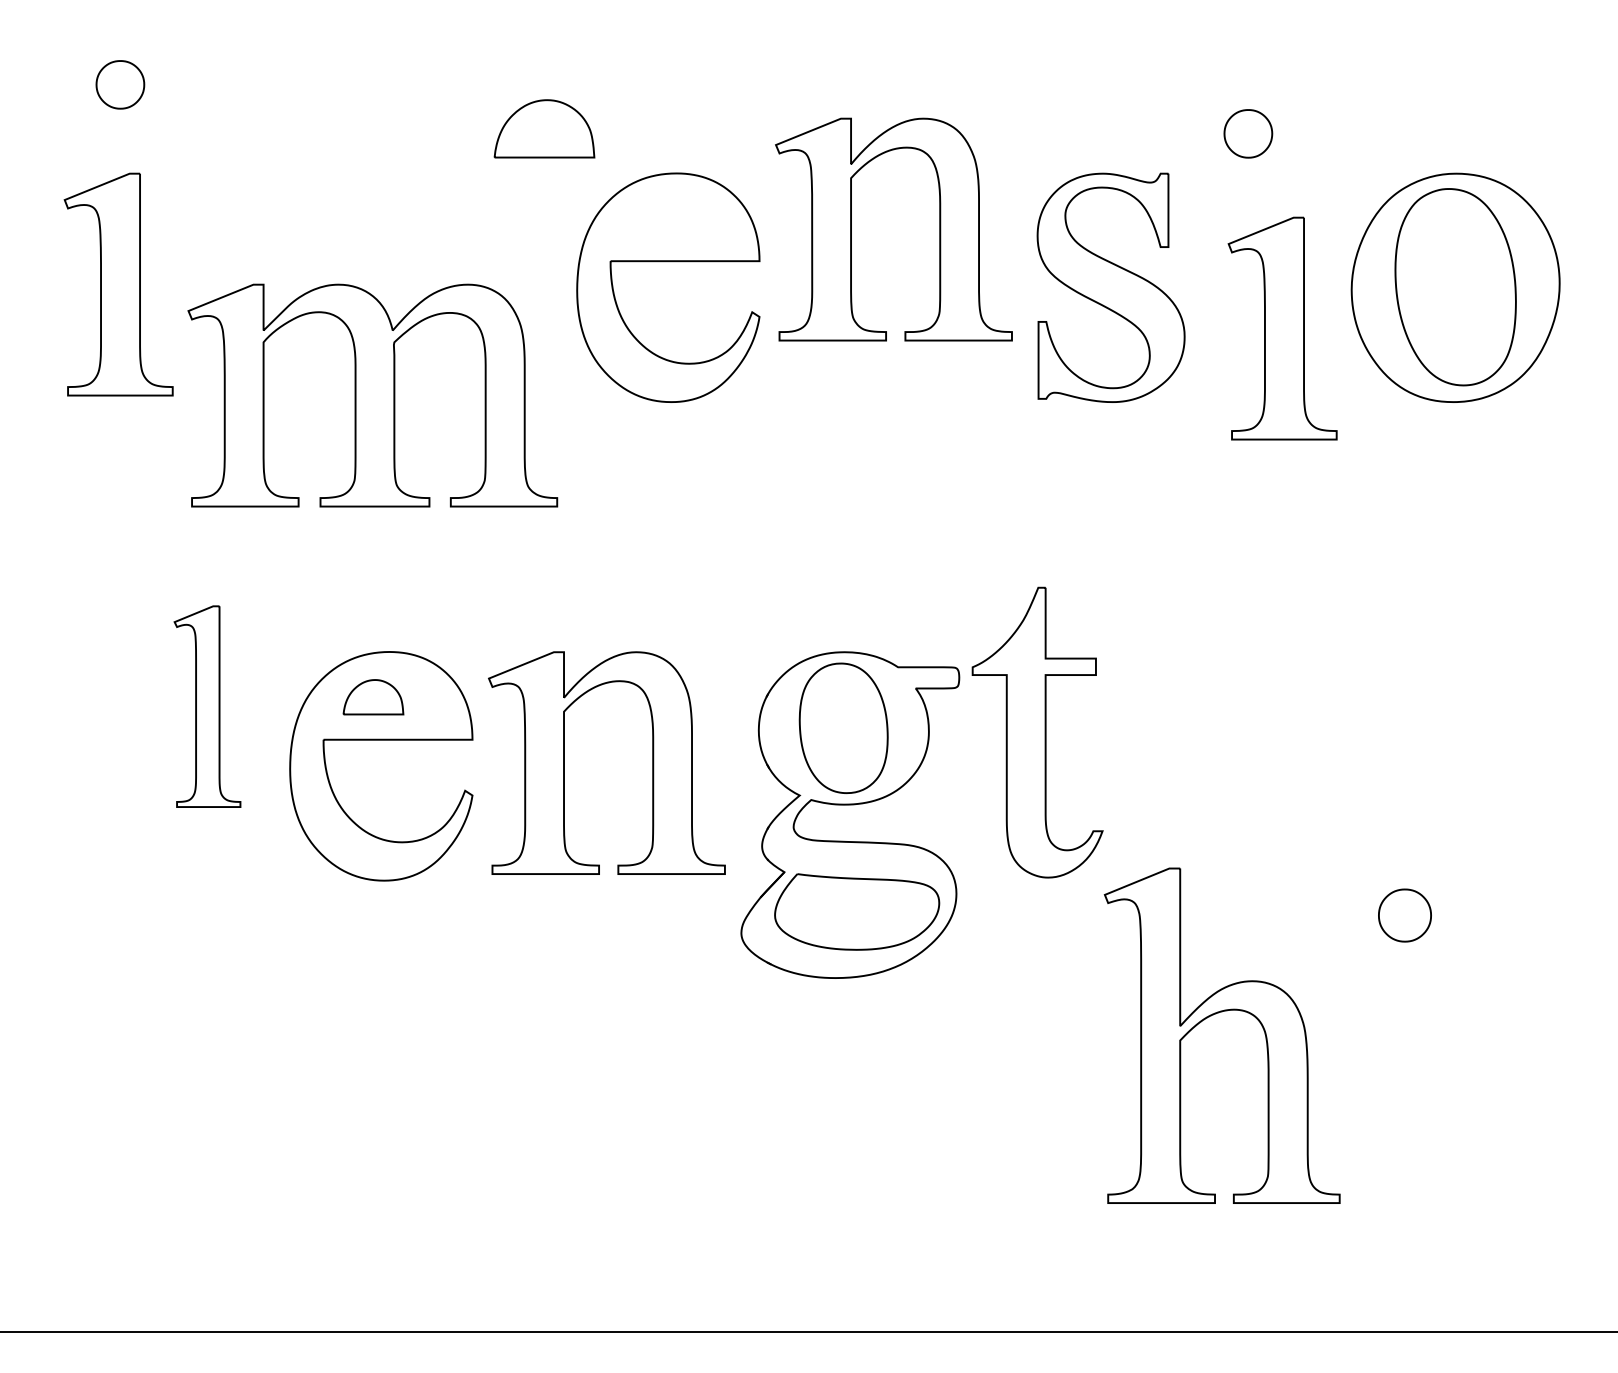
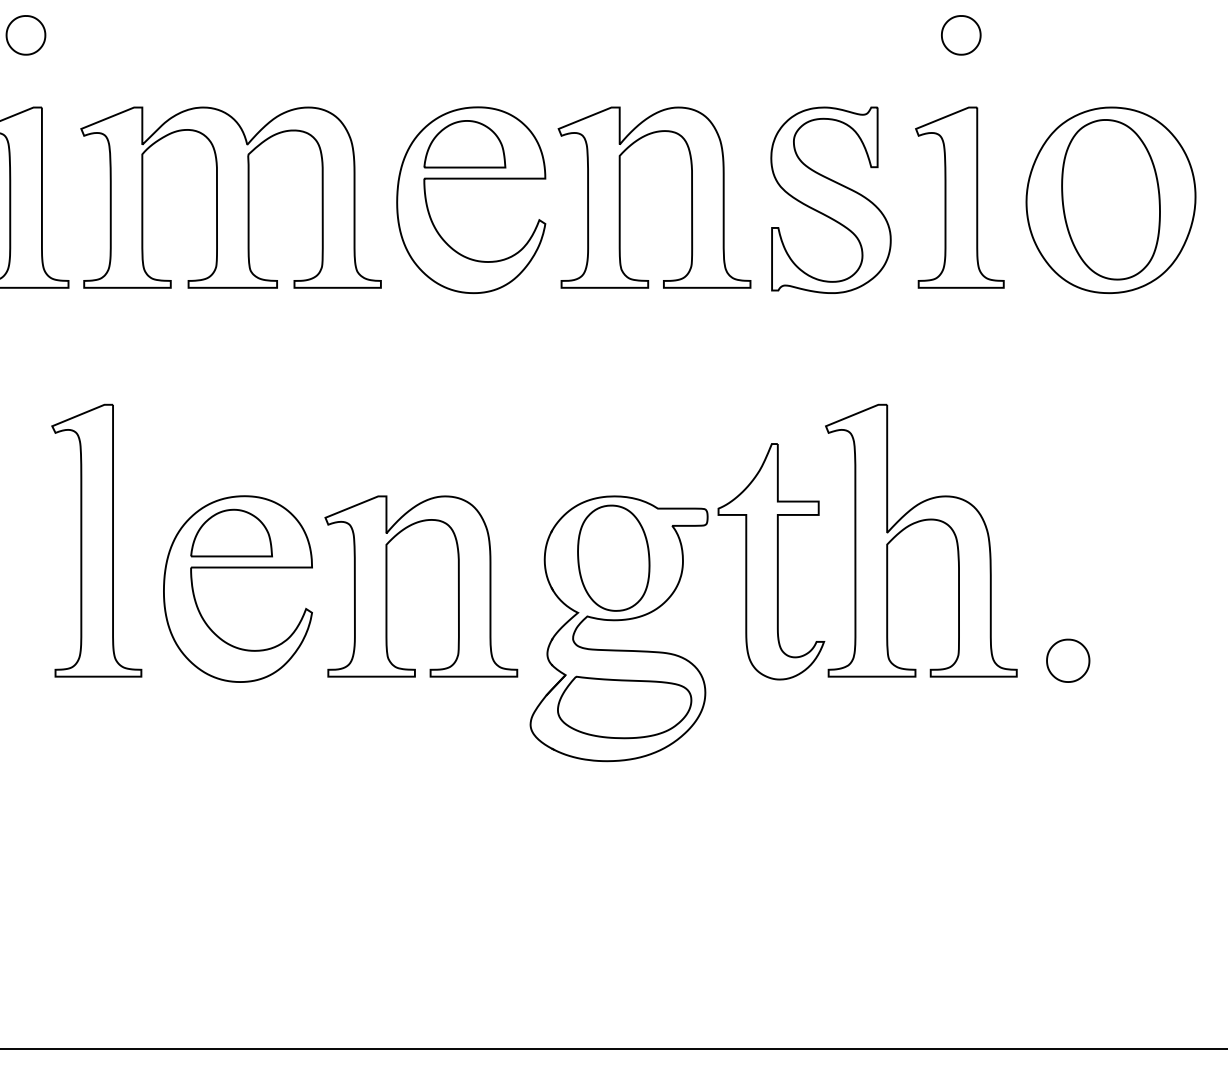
part: (544, 128) -> (464, 143), moved
part: (1248, 133) -> (961, 35), moved
part: (851, 229) -> (620, 197), moved
part: (1282, 328) -> (959, 197), moved
part: (372, 395) -> (230, 197), moved
part: (373, 696) -> (231, 532), size x1.67
part: (207, 706) -> (96, 540), size x1.67
part: (1404, 915) -> (1067, 660), moved
part: (1211, 1016) -> (912, 525), moved

